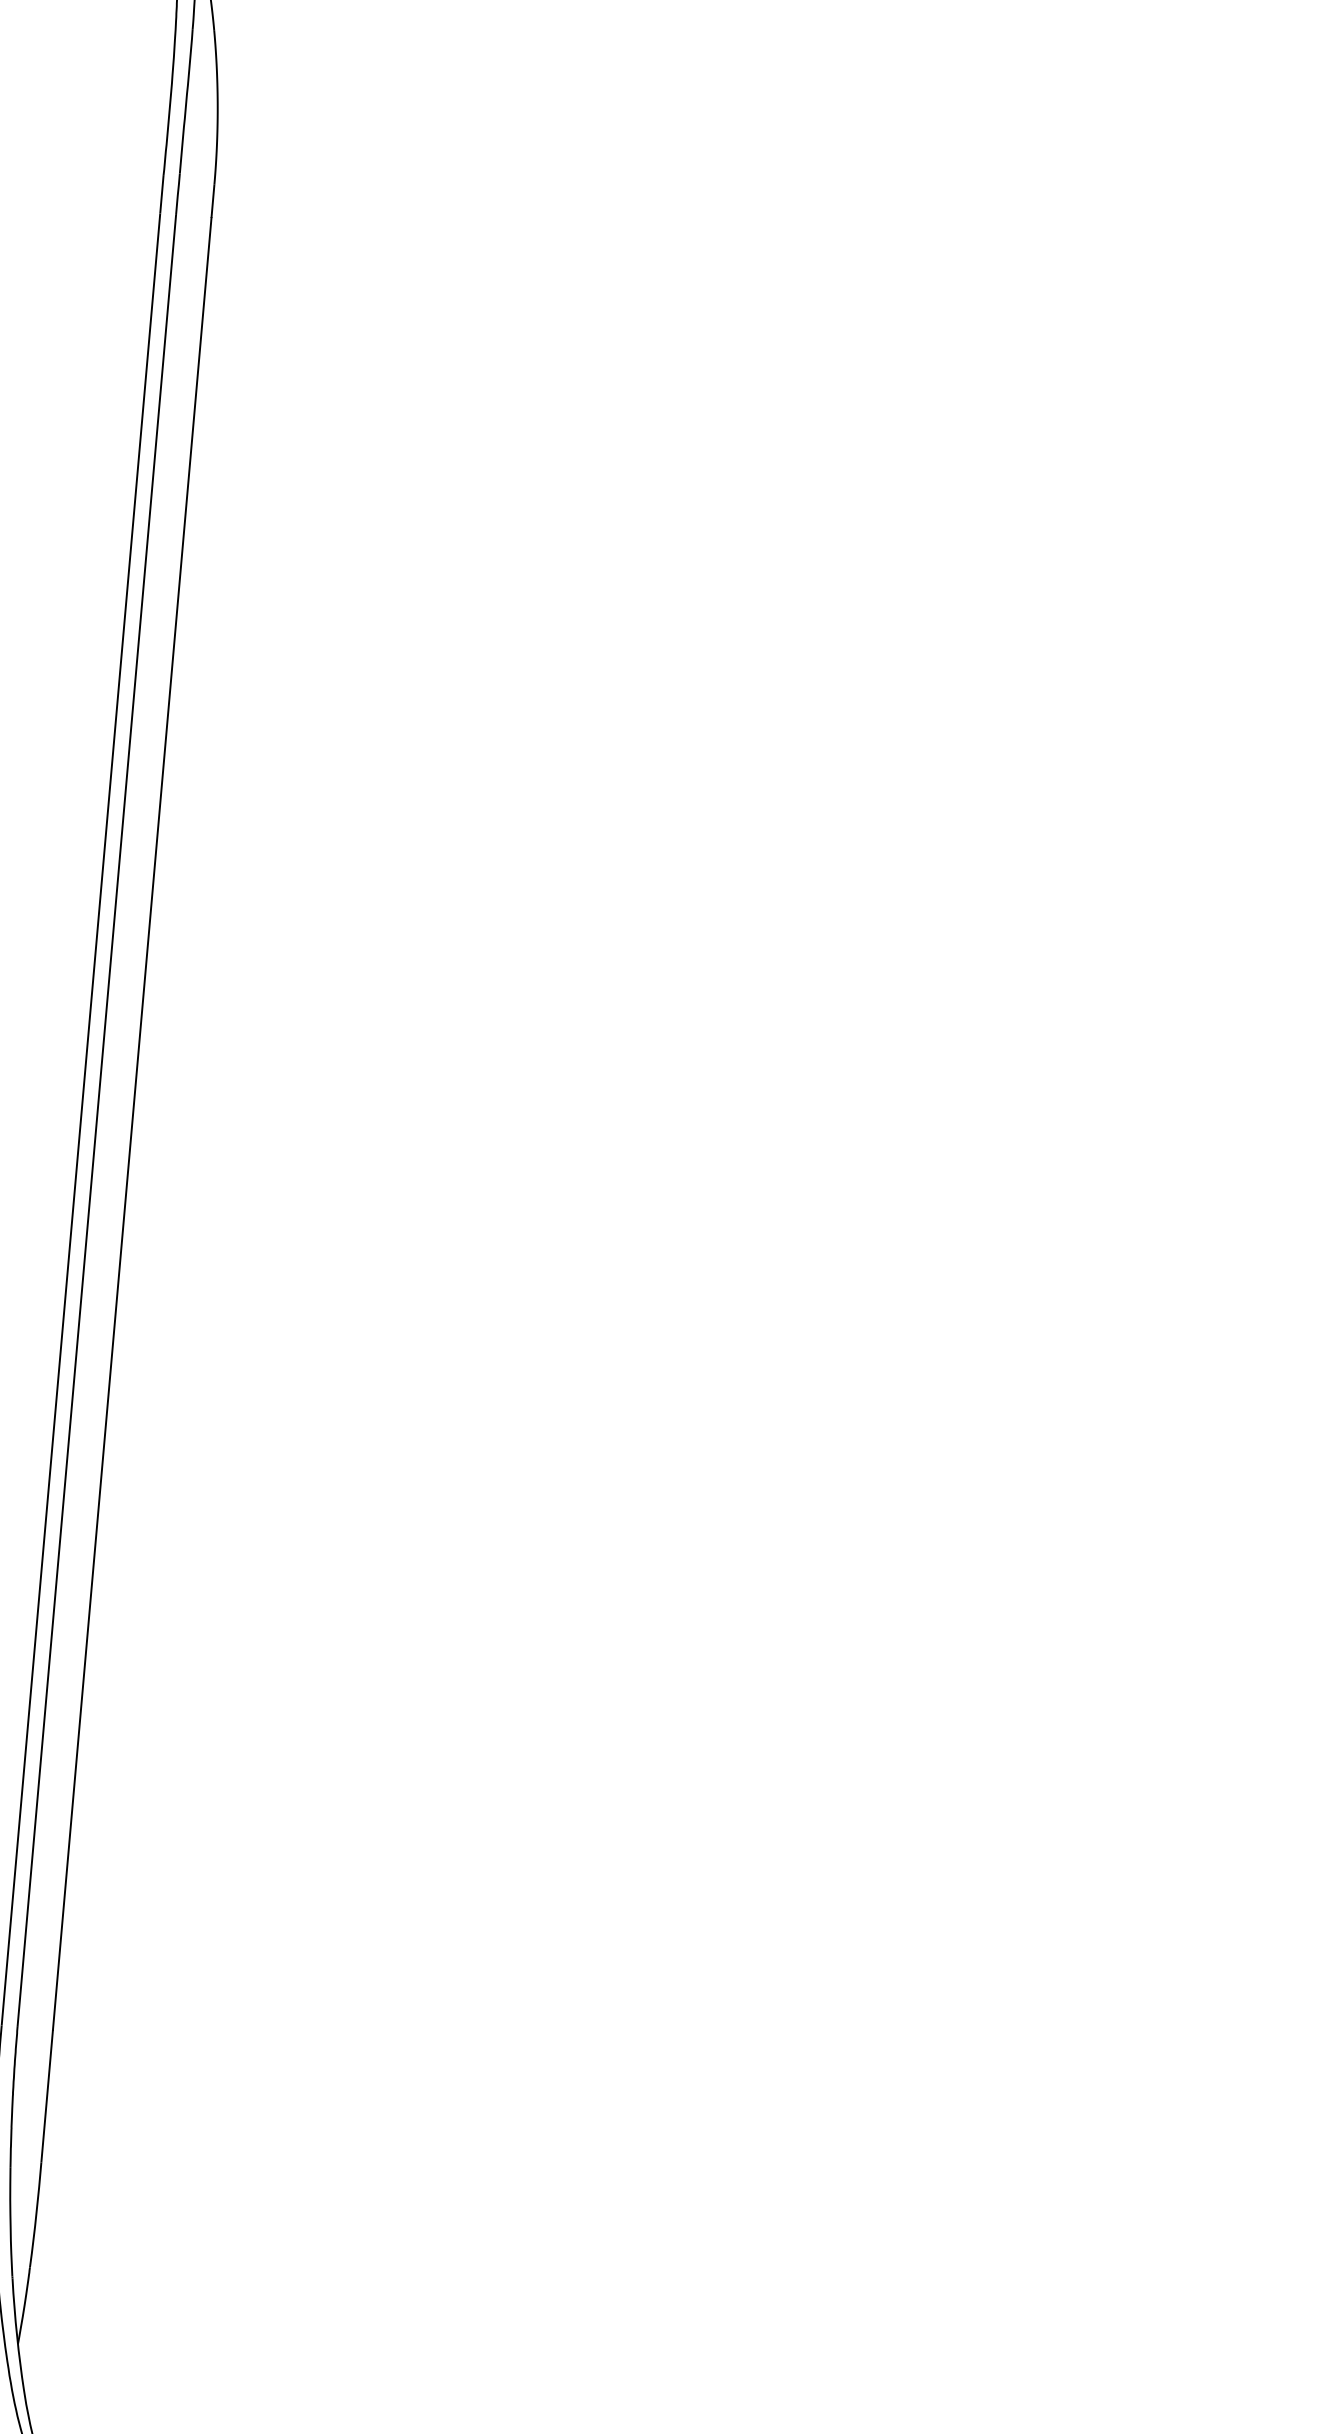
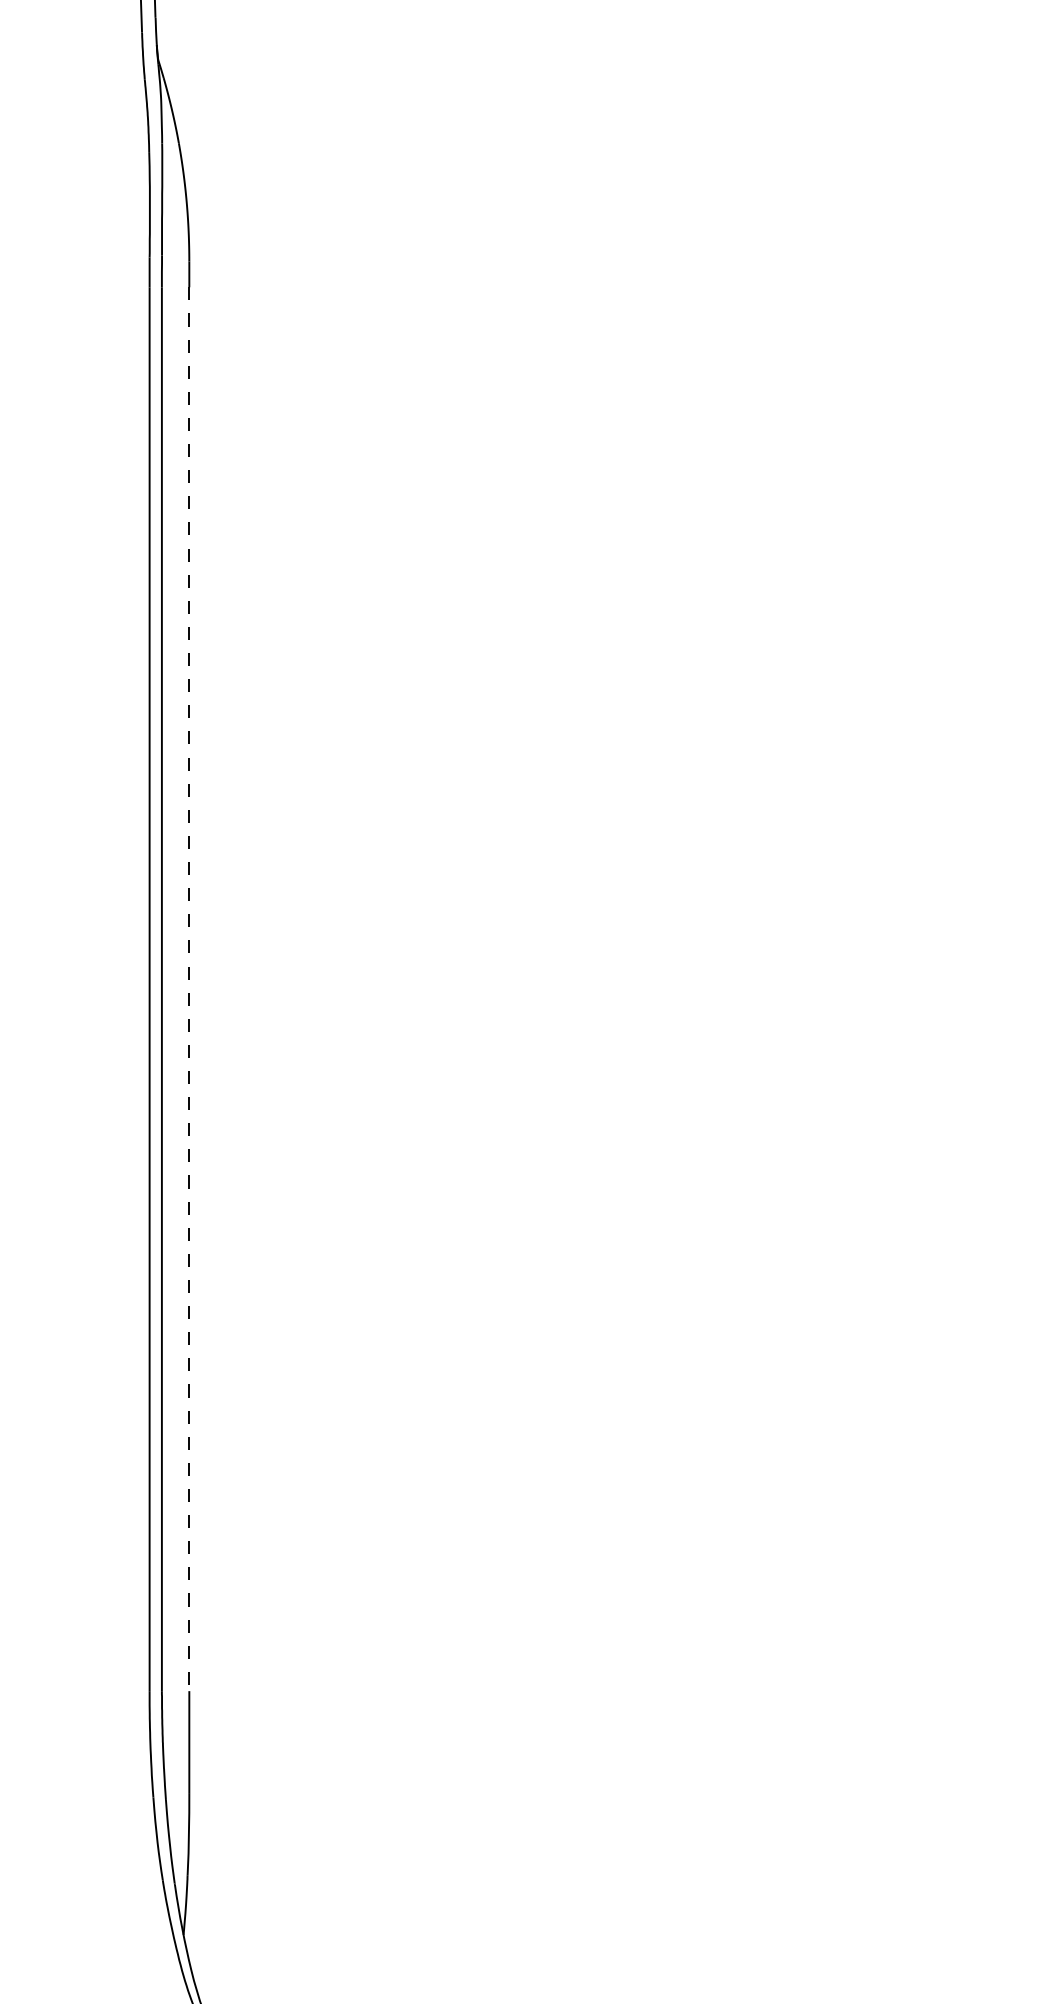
line: (132, 1124) -> (189, 989), solid -> dashed

